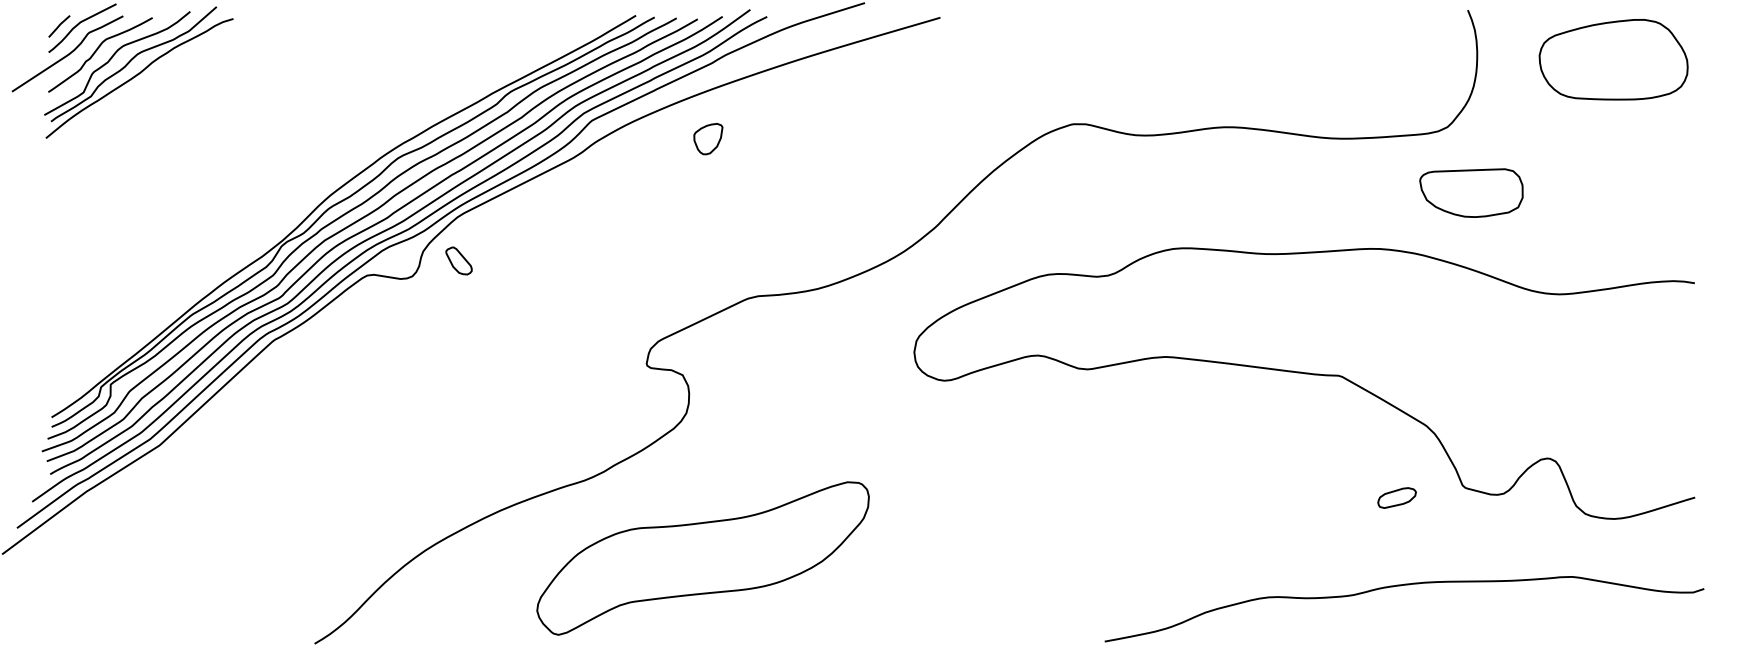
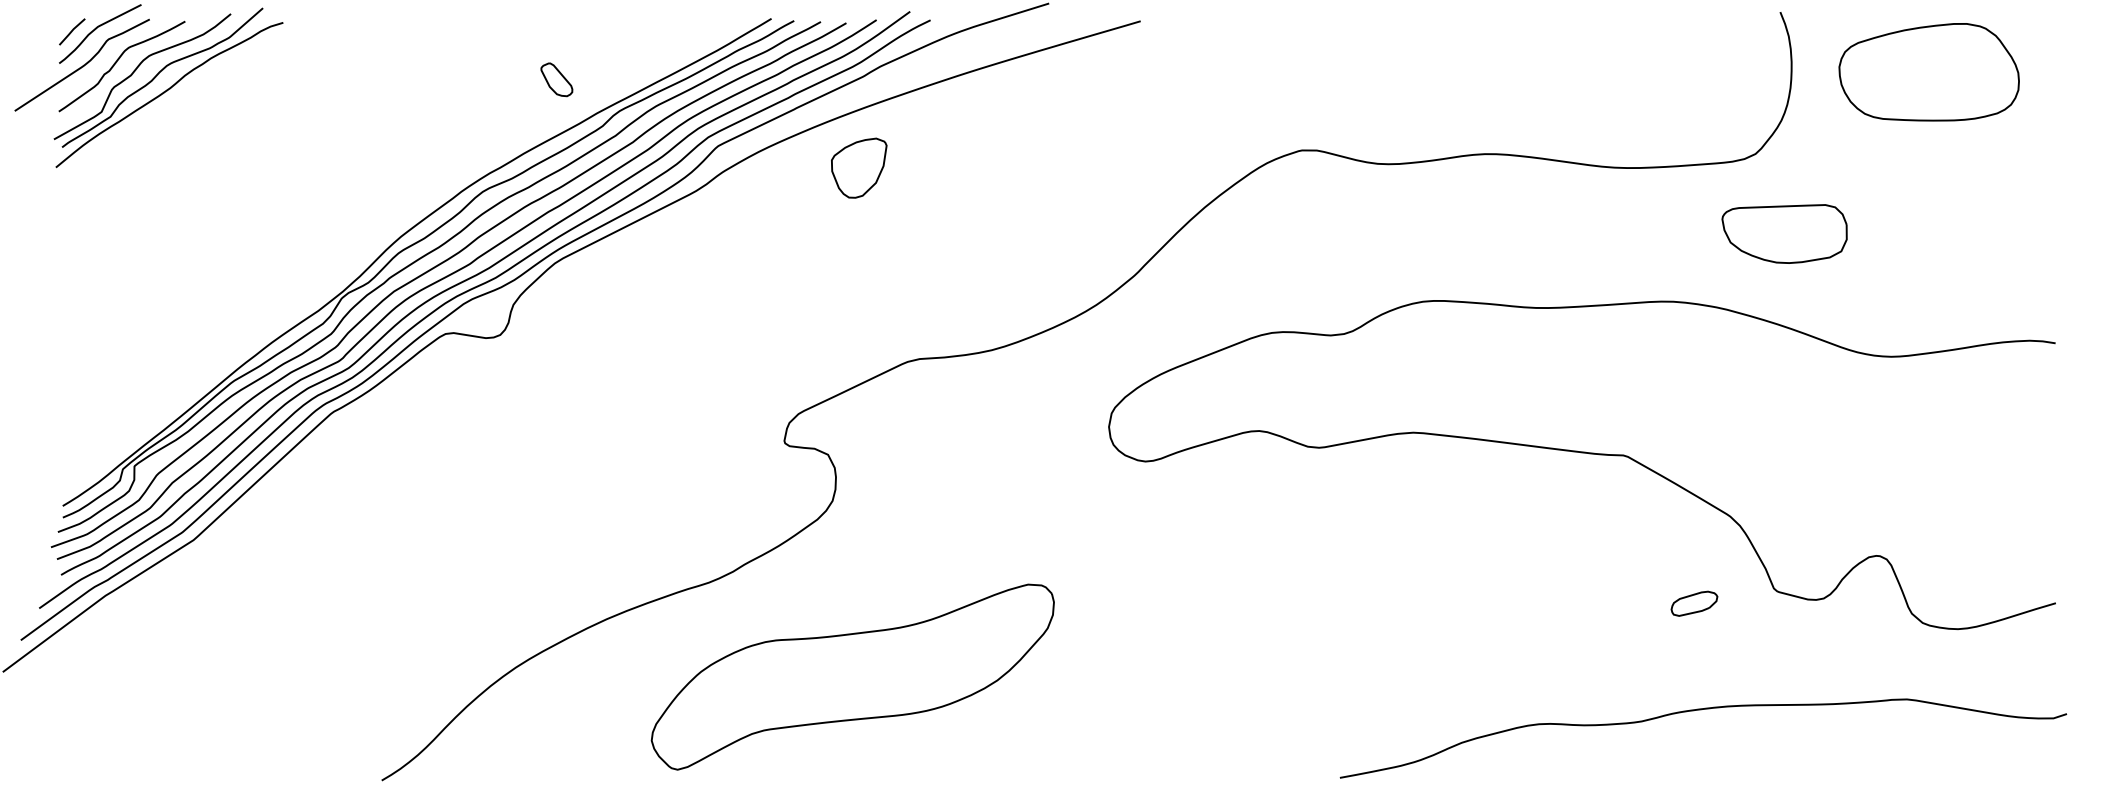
part: (1613, 59) -> (1929, 71), moved
part: (708, 139) -> (859, 168), size x1.6
part: (458, 260) -> (556, 79), moved

